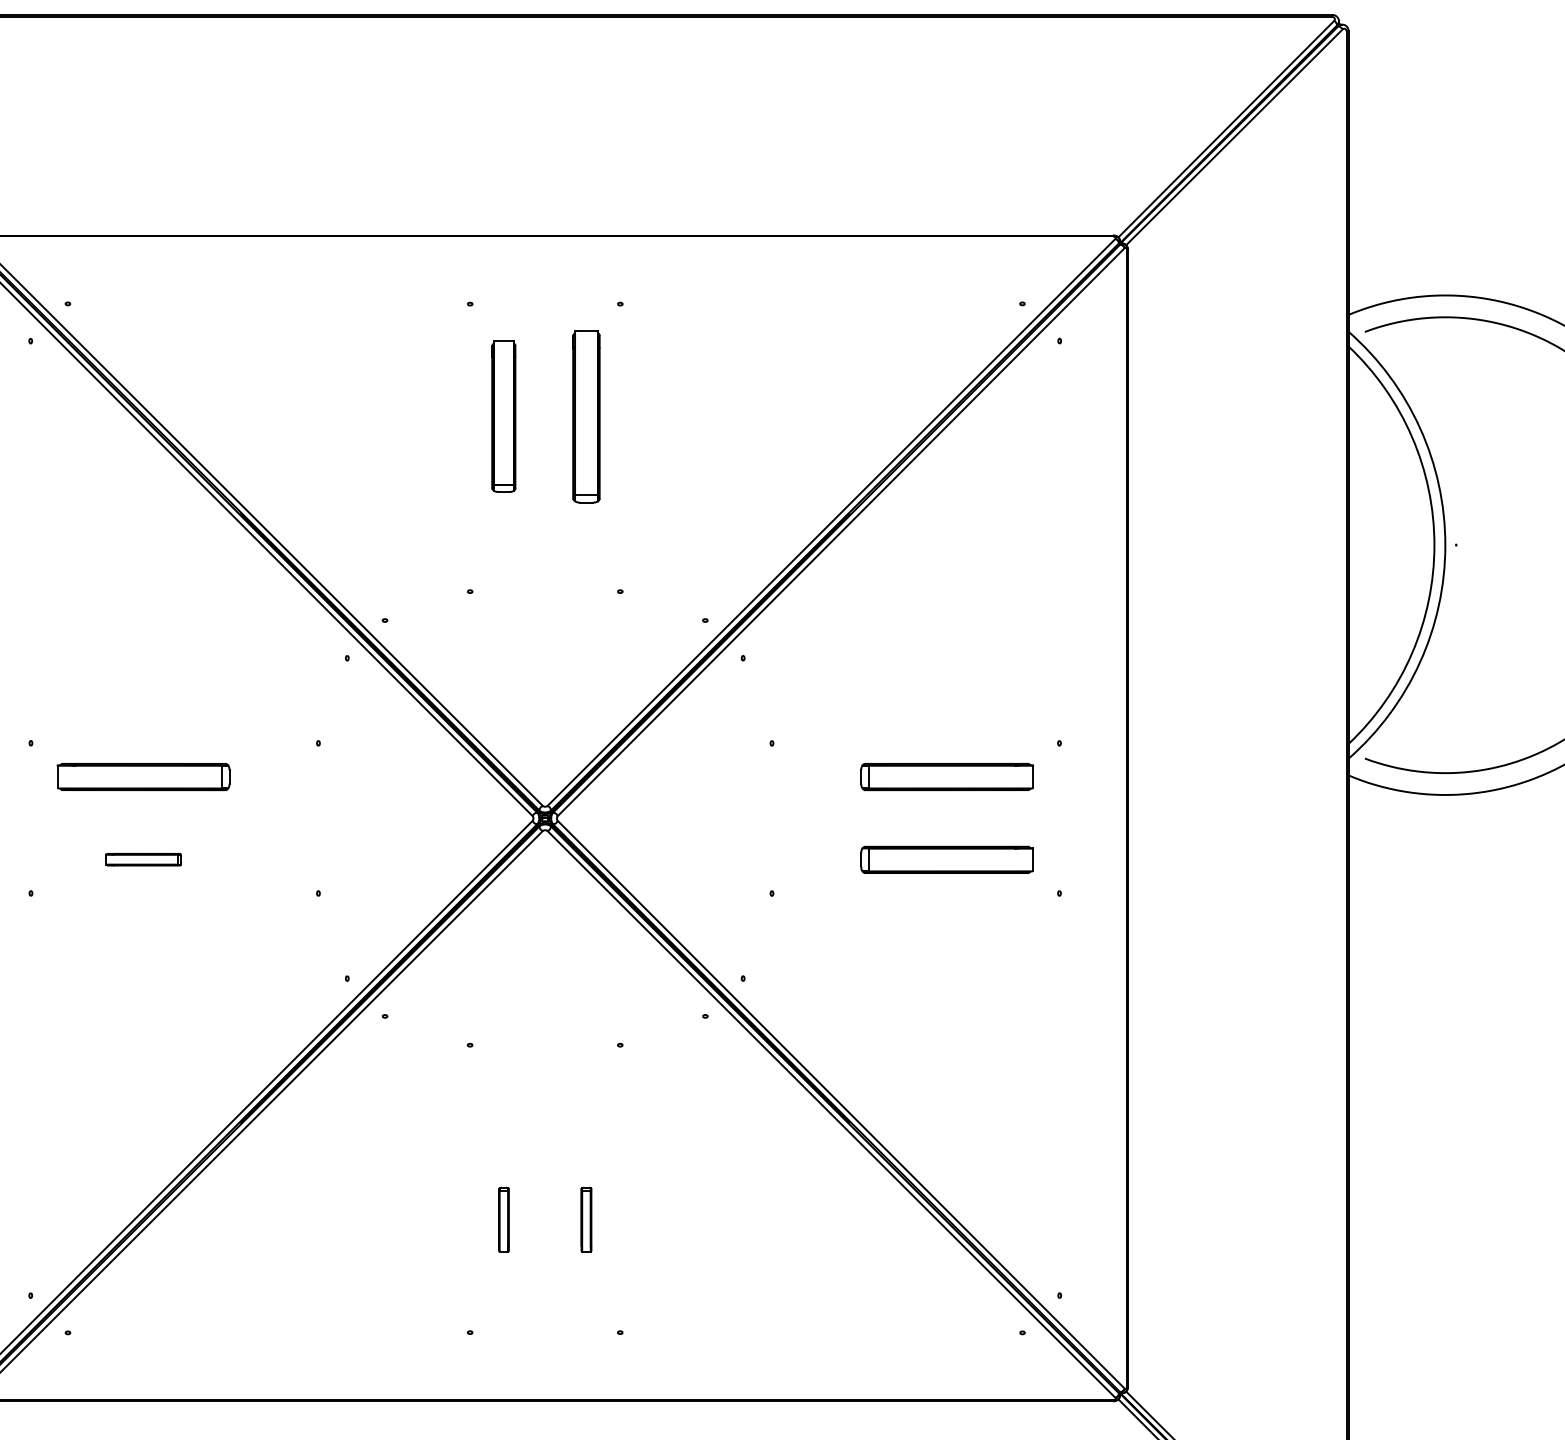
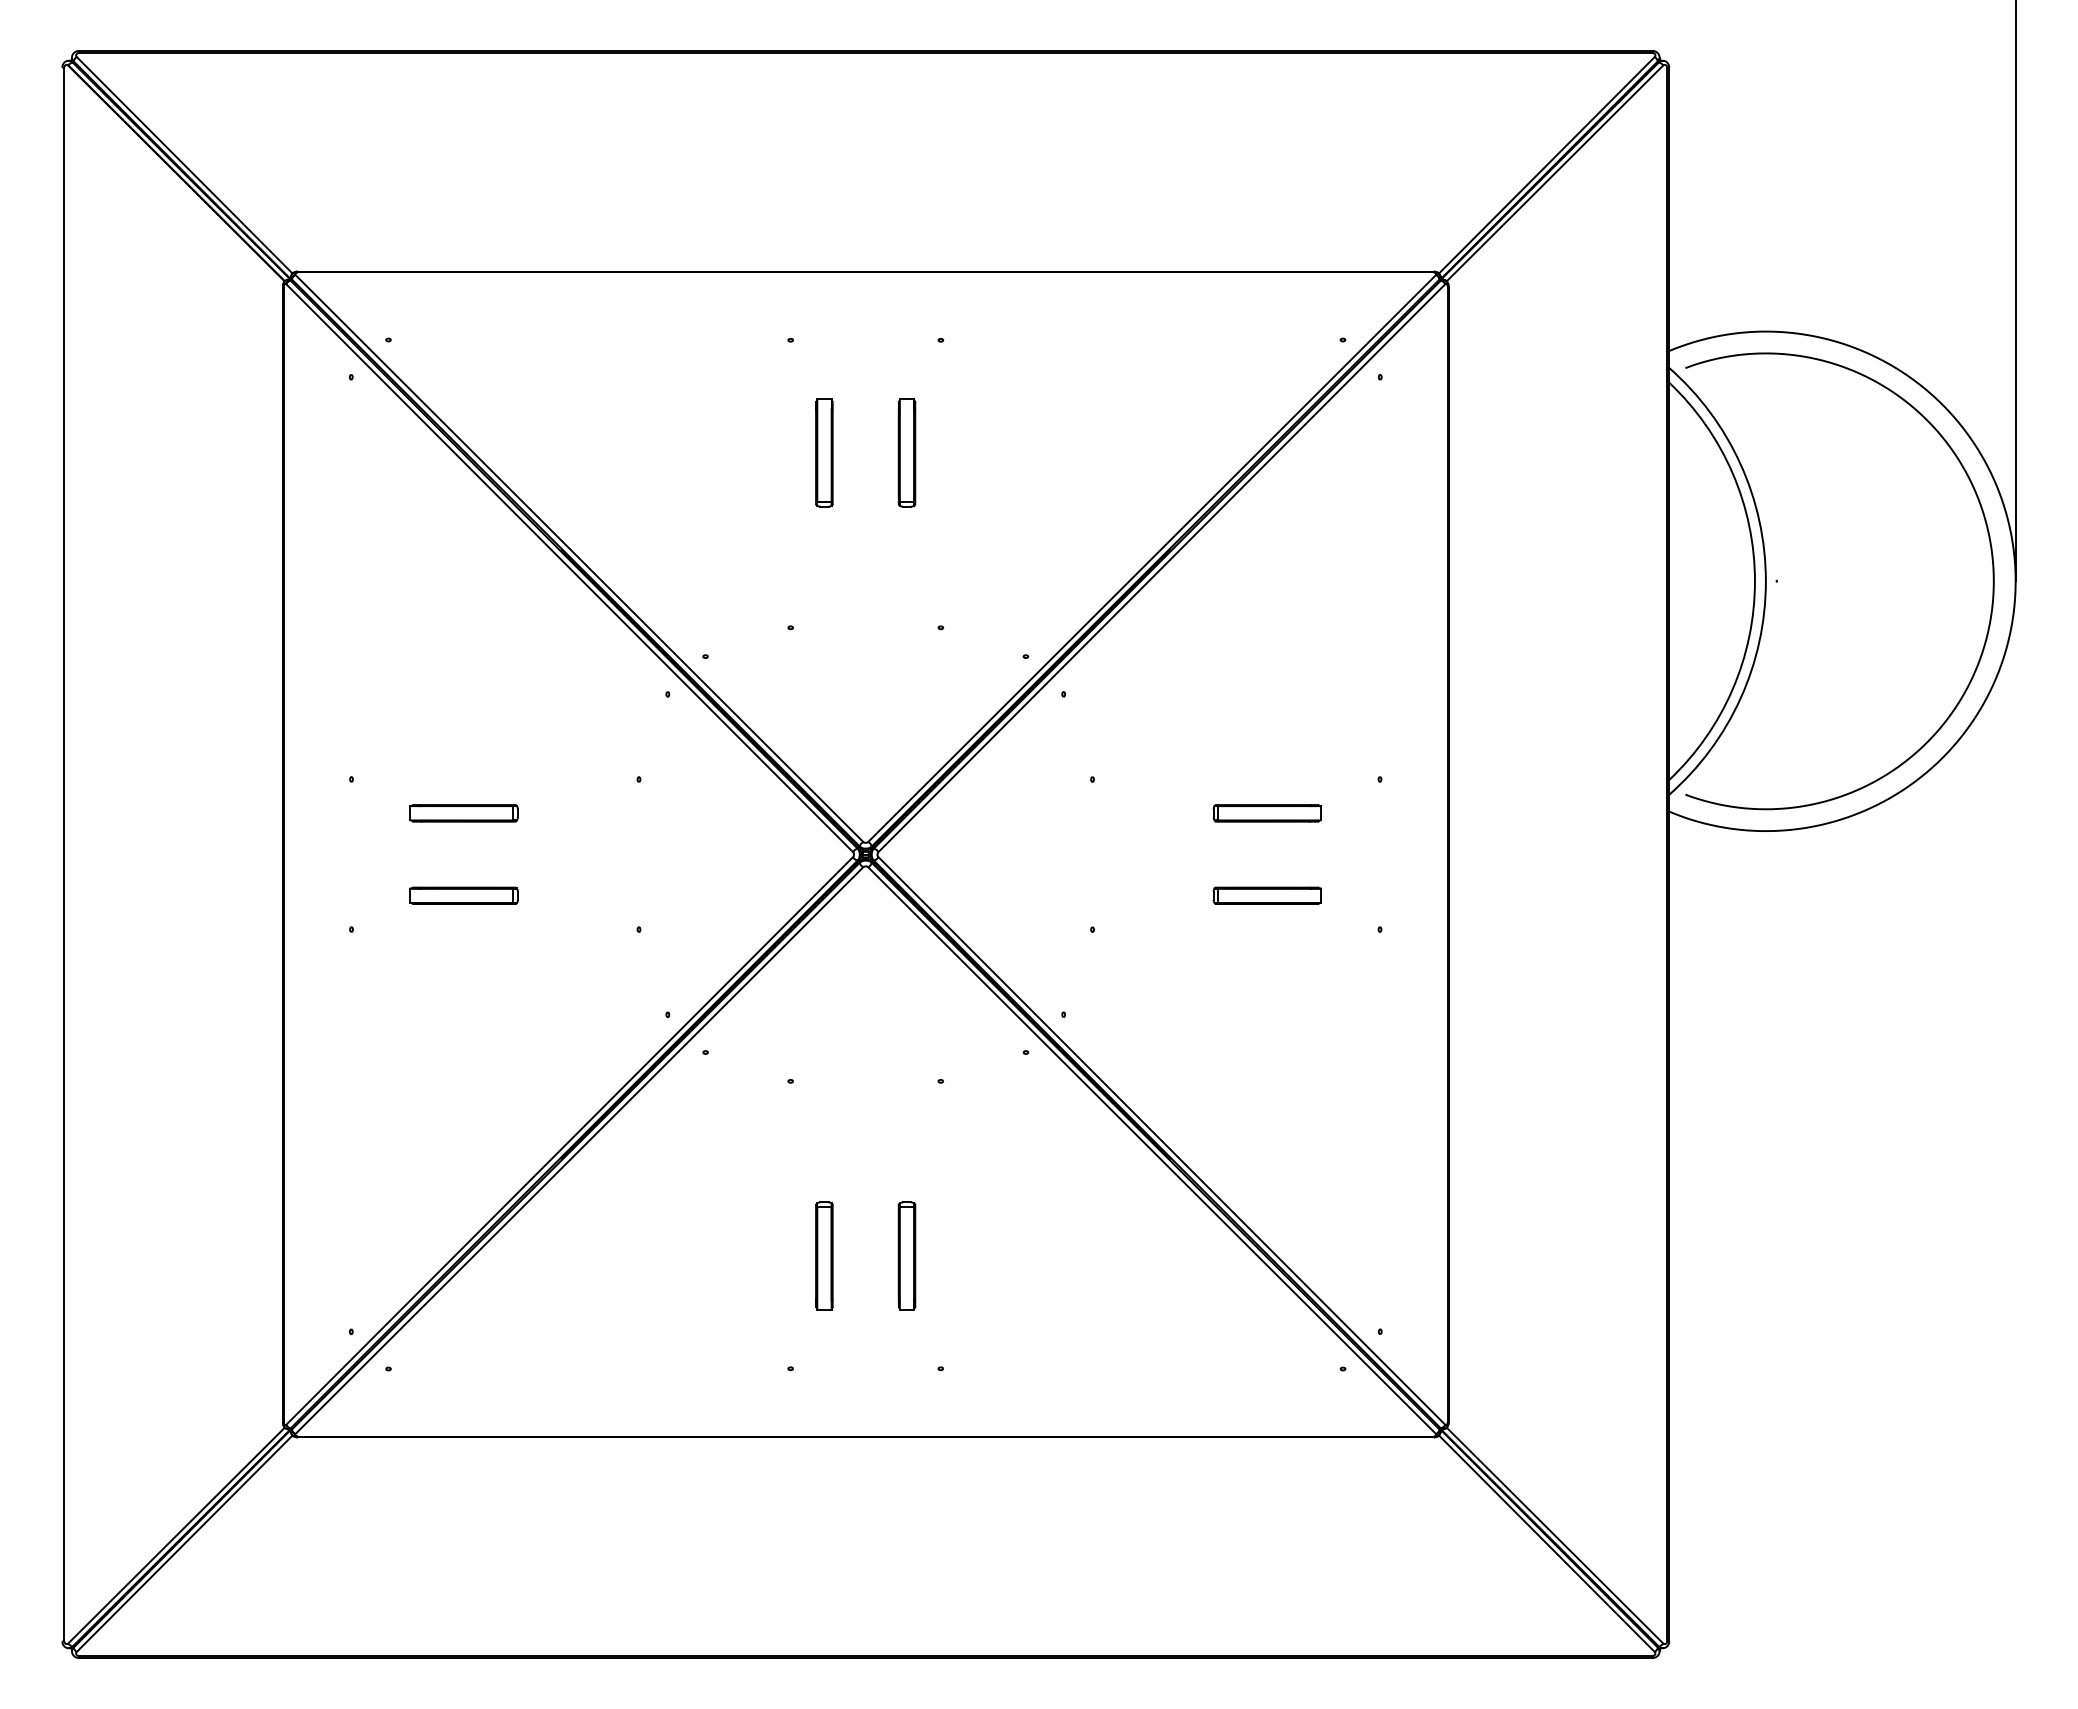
part: (503, 416) -> (824, 452), size x0.71
part: (585, 416) -> (906, 452), size x0.62
part: (142, 777) -> (463, 813), size x0.62
part: (945, 777) -> (1266, 813), size x0.62
part: (142, 859) -> (463, 895), size x1.43
part: (945, 859) -> (1266, 895), size x0.62
part: (503, 1219) -> (824, 1255), size x1.67
part: (585, 1219) -> (906, 1255), size x1.67

